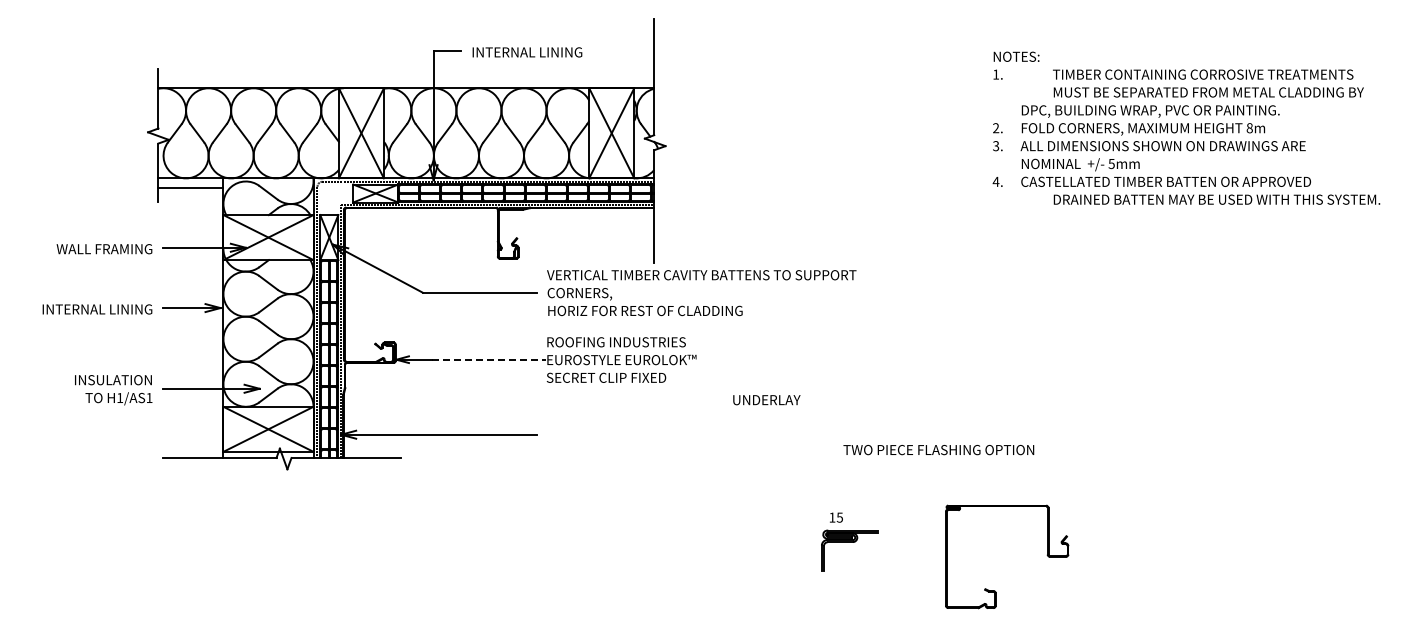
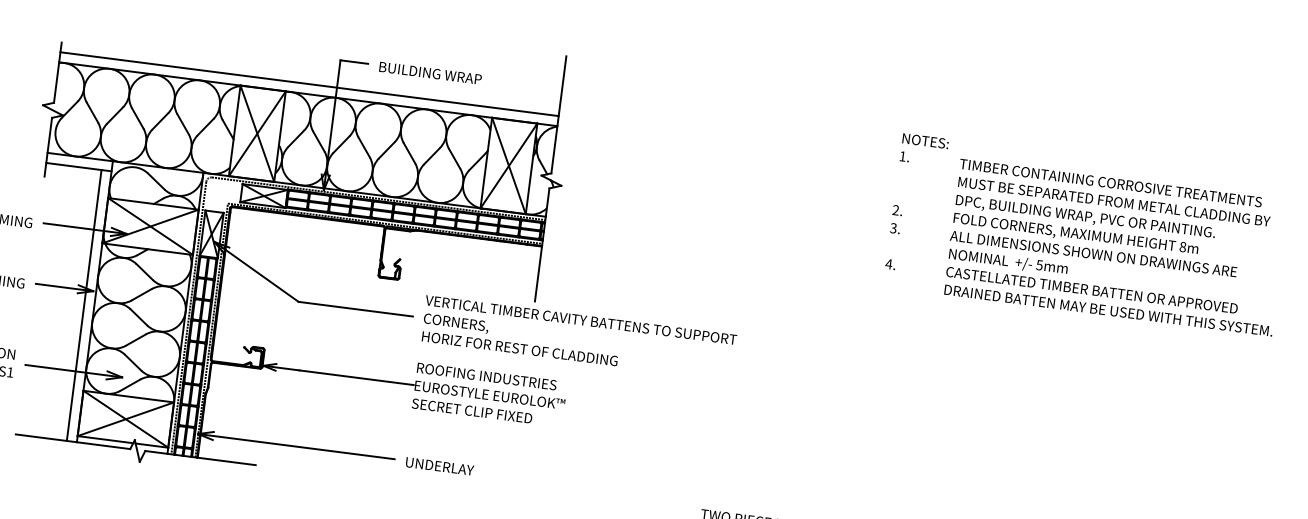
text: (528, 52) -> (435, 74), INTERNAL LINING -> BUILDING WRAP
line: (406, 78) -> (309, 84), added
text: (1165, 145) -> (1096, 253), moved
line: (213, 322) -> (84, 304), added
line: (489, 359) -> (356, 377), dashed -> solid
text: (766, 400) -> (439, 466), moved

